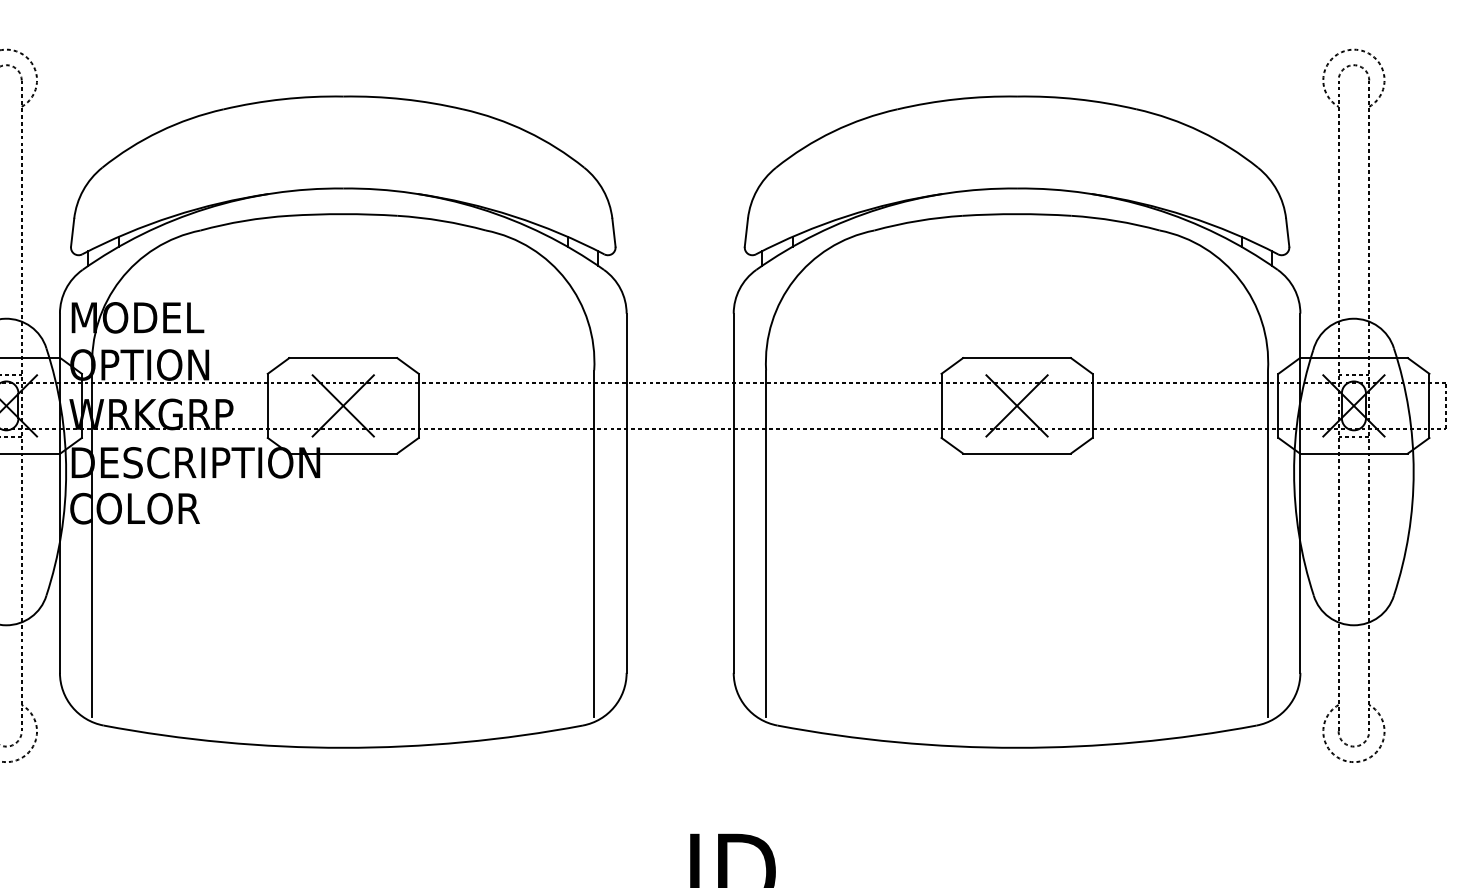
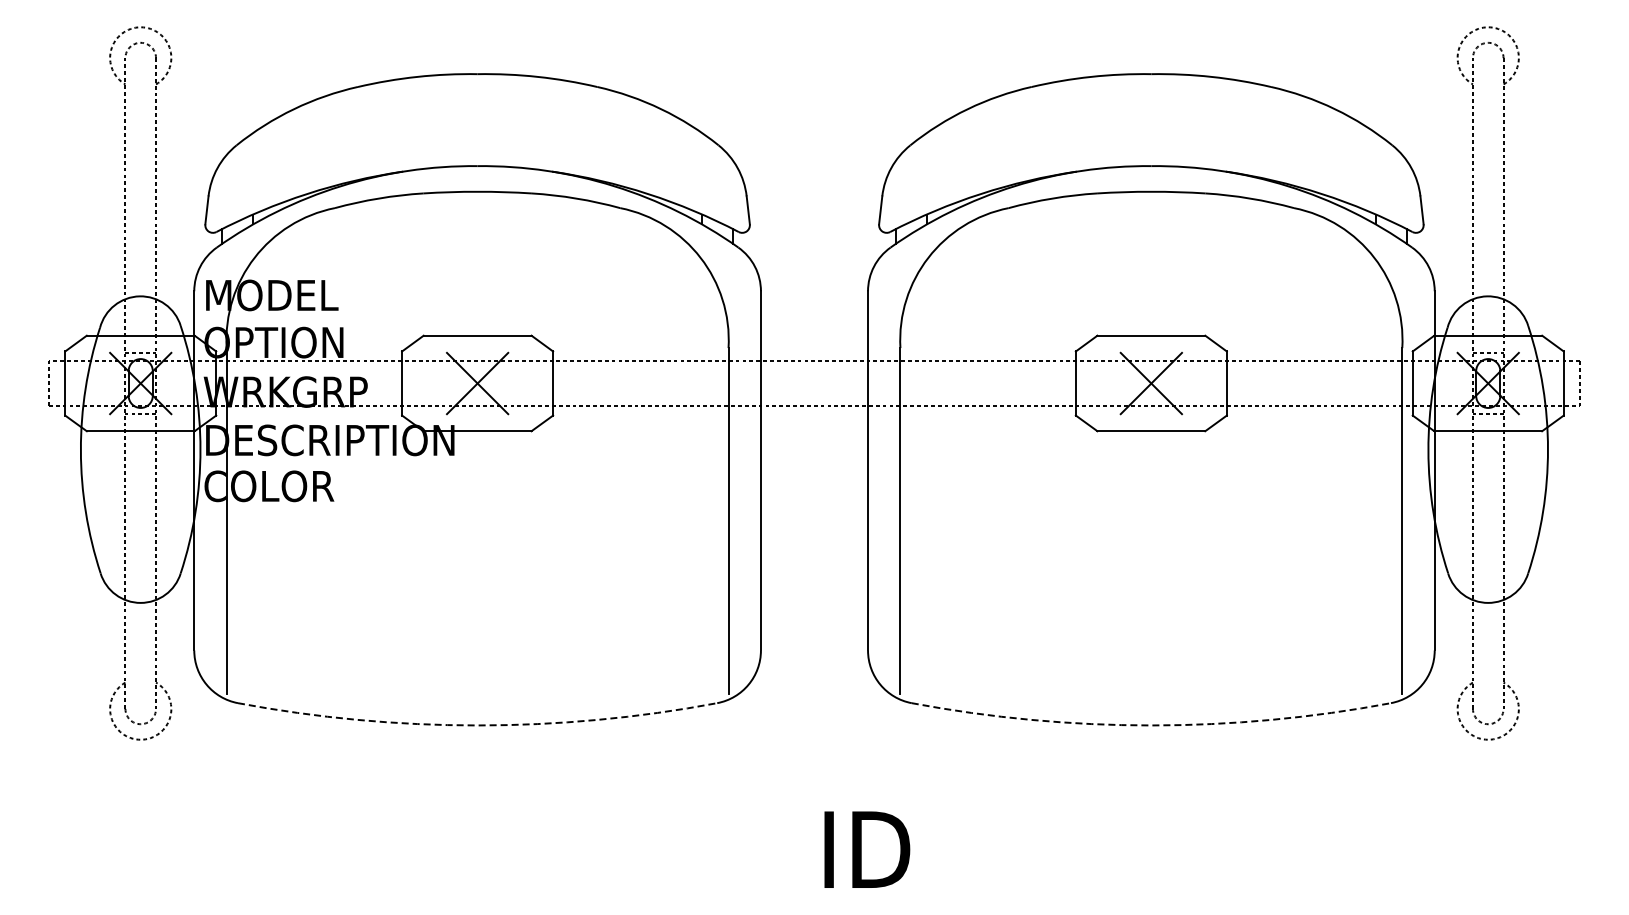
arc: (343, 747) -> (477, 725), solid -> dashed
arc: (1017, 747) -> (1151, 725), solid -> dashed

